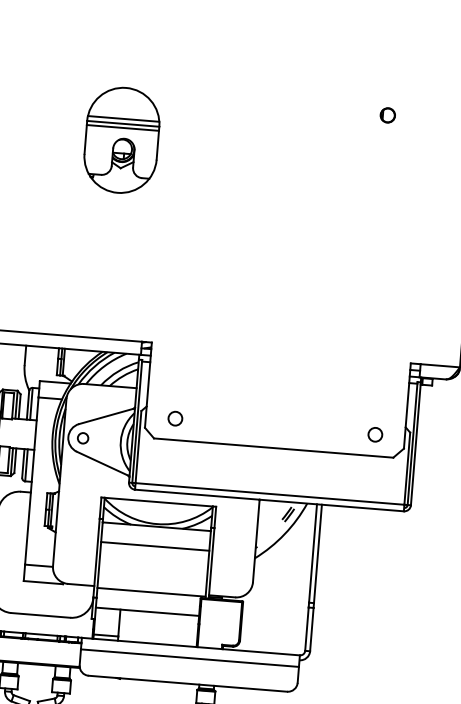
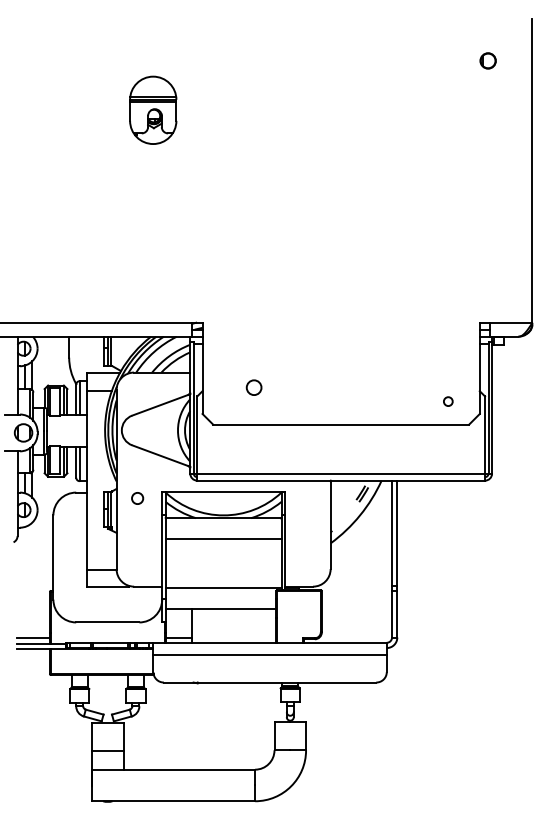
circle: (387, 114) -> (487, 60), moved
part: (121, 140) -> (152, 110), size x0.6
circle: (174, 418) -> (253, 387), moved
circle: (375, 434) -> (448, 401), size x0.6
circle: (82, 438) -> (137, 498), moved

